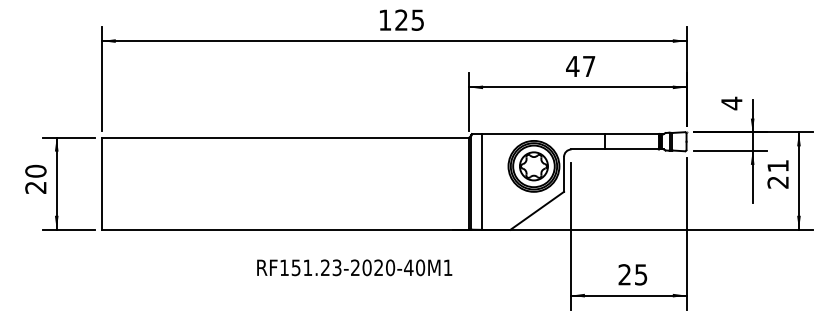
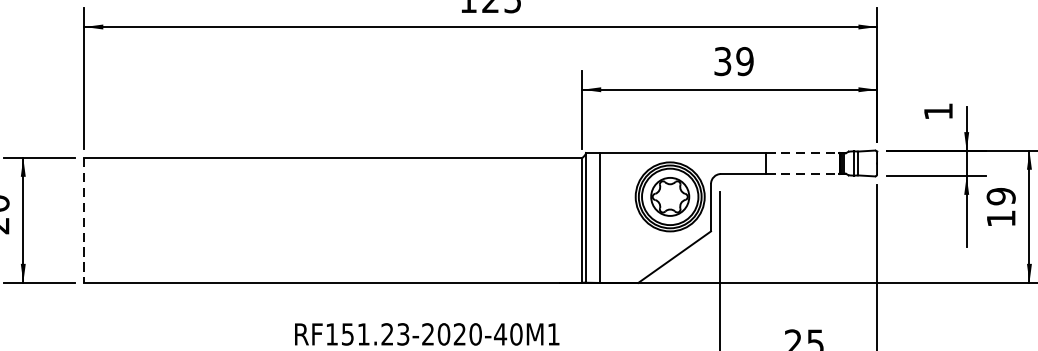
text: (580, 66) -> (733, 61), 47 -> 39
text: (731, 103) -> (937, 111), 4 -> 1
line: (632, 133) -> (803, 152), solid -> dashed
line: (632, 149) -> (803, 174), solid -> dashed
text: (777, 173) -> (1000, 206), 21 -> 19
line: (101, 183) -> (83, 220), solid -> dashed

